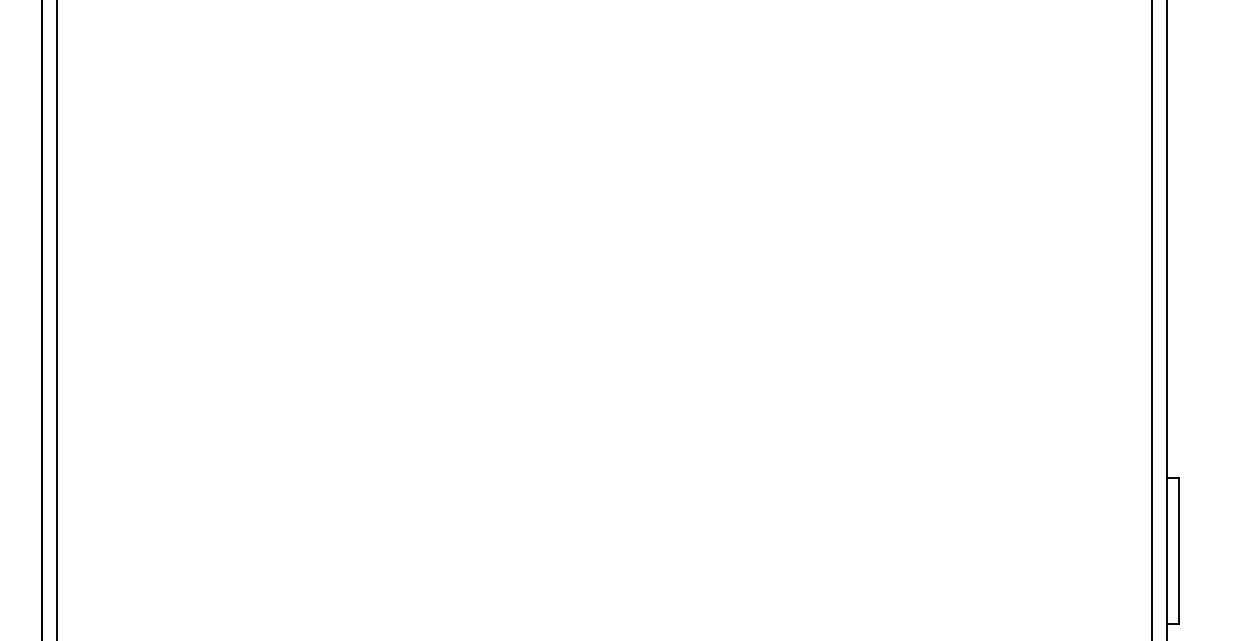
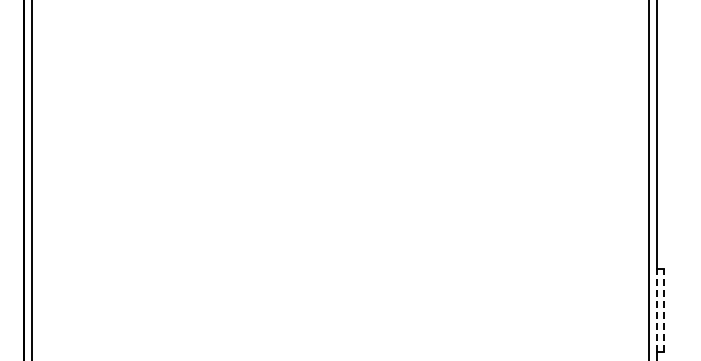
line: (1167, 549) -> (657, 309), solid -> dashed
line: (1179, 549) -> (664, 309), solid -> dashed

